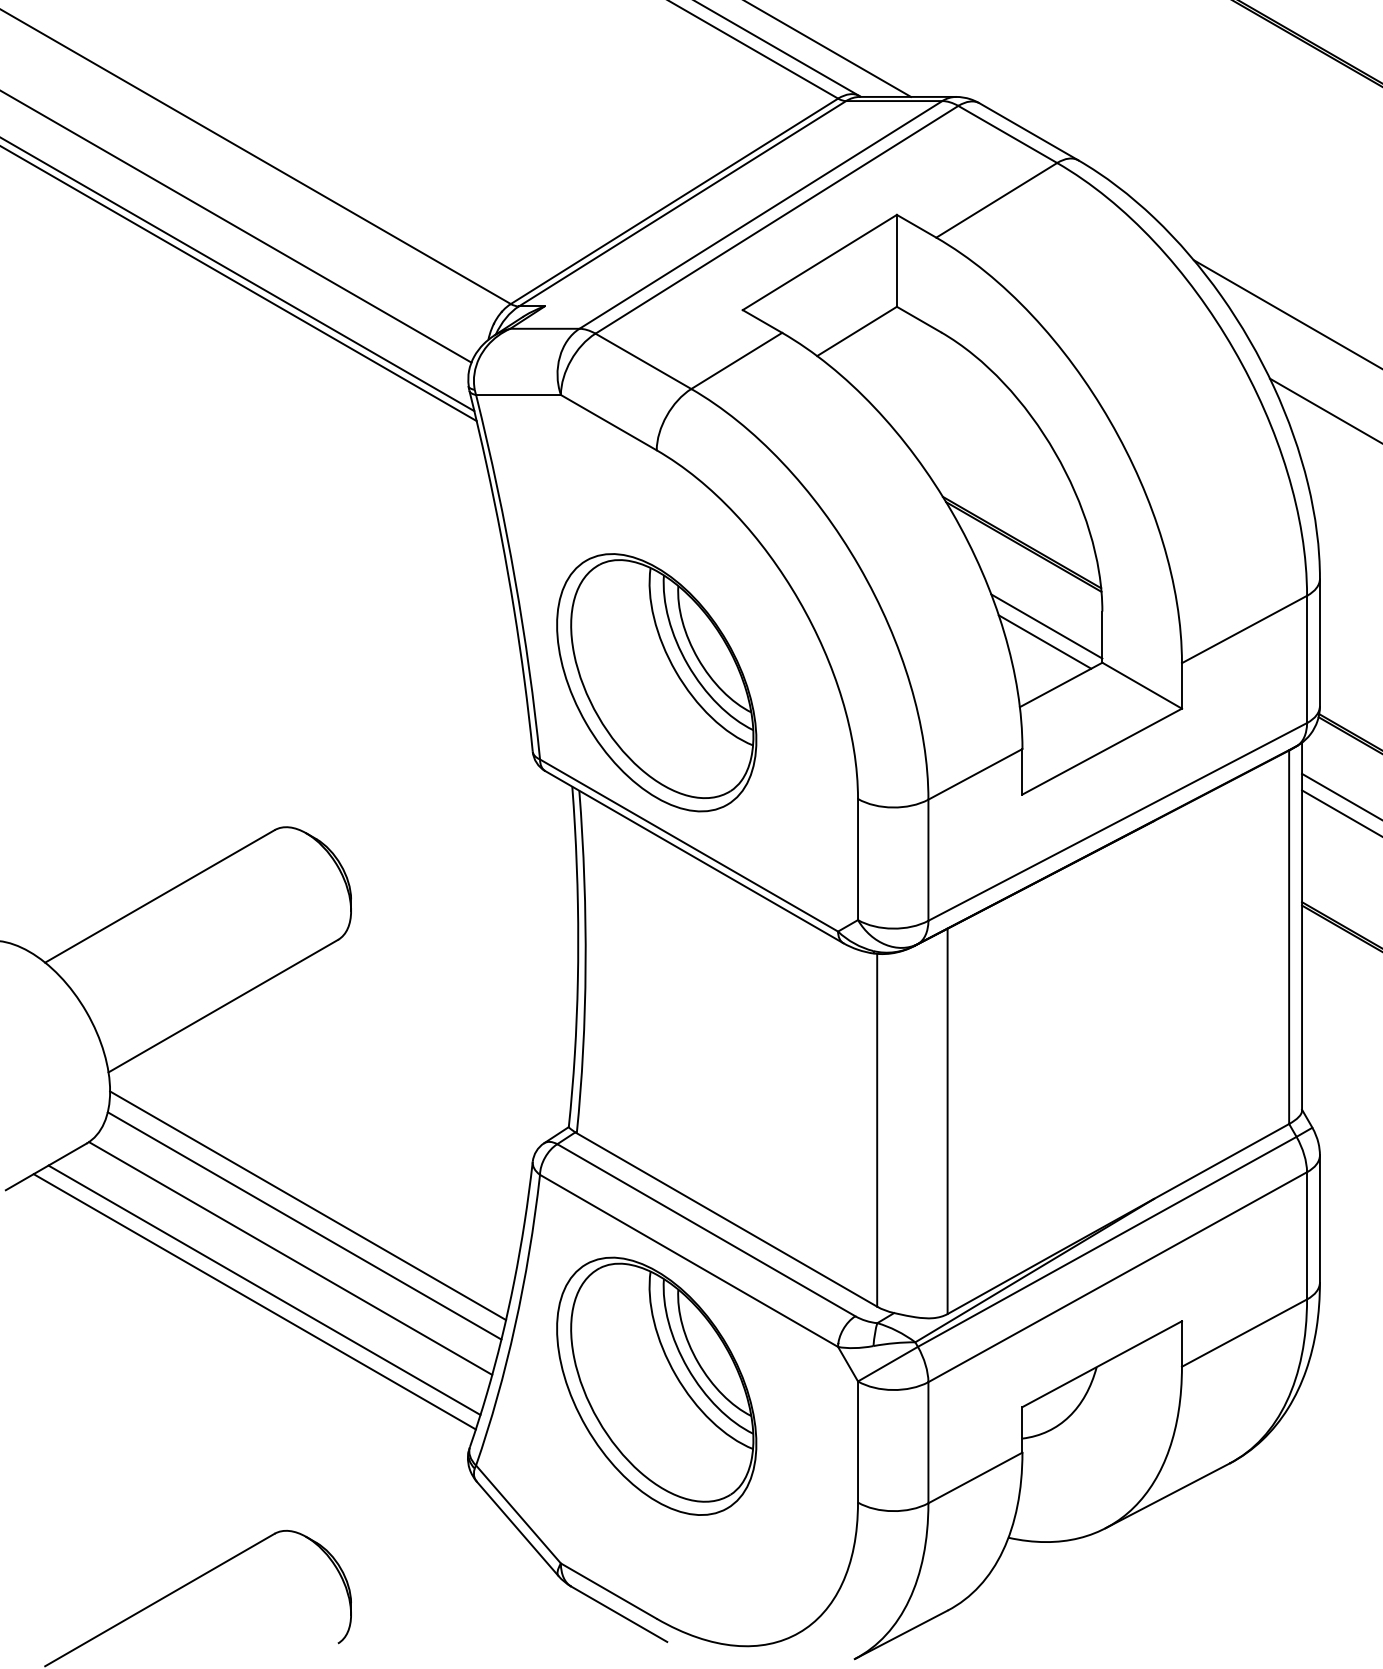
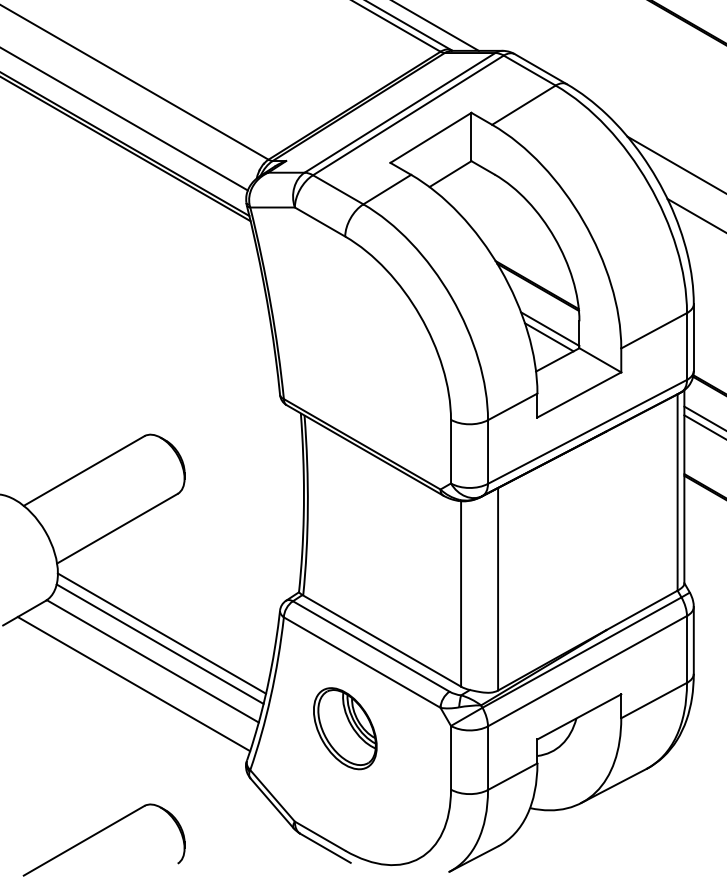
part: (657, 682) -> (345, 358), removed
line: (263, 1289) -> (138, 677), removed
part: (657, 1386) -> (345, 728), size x0.6

